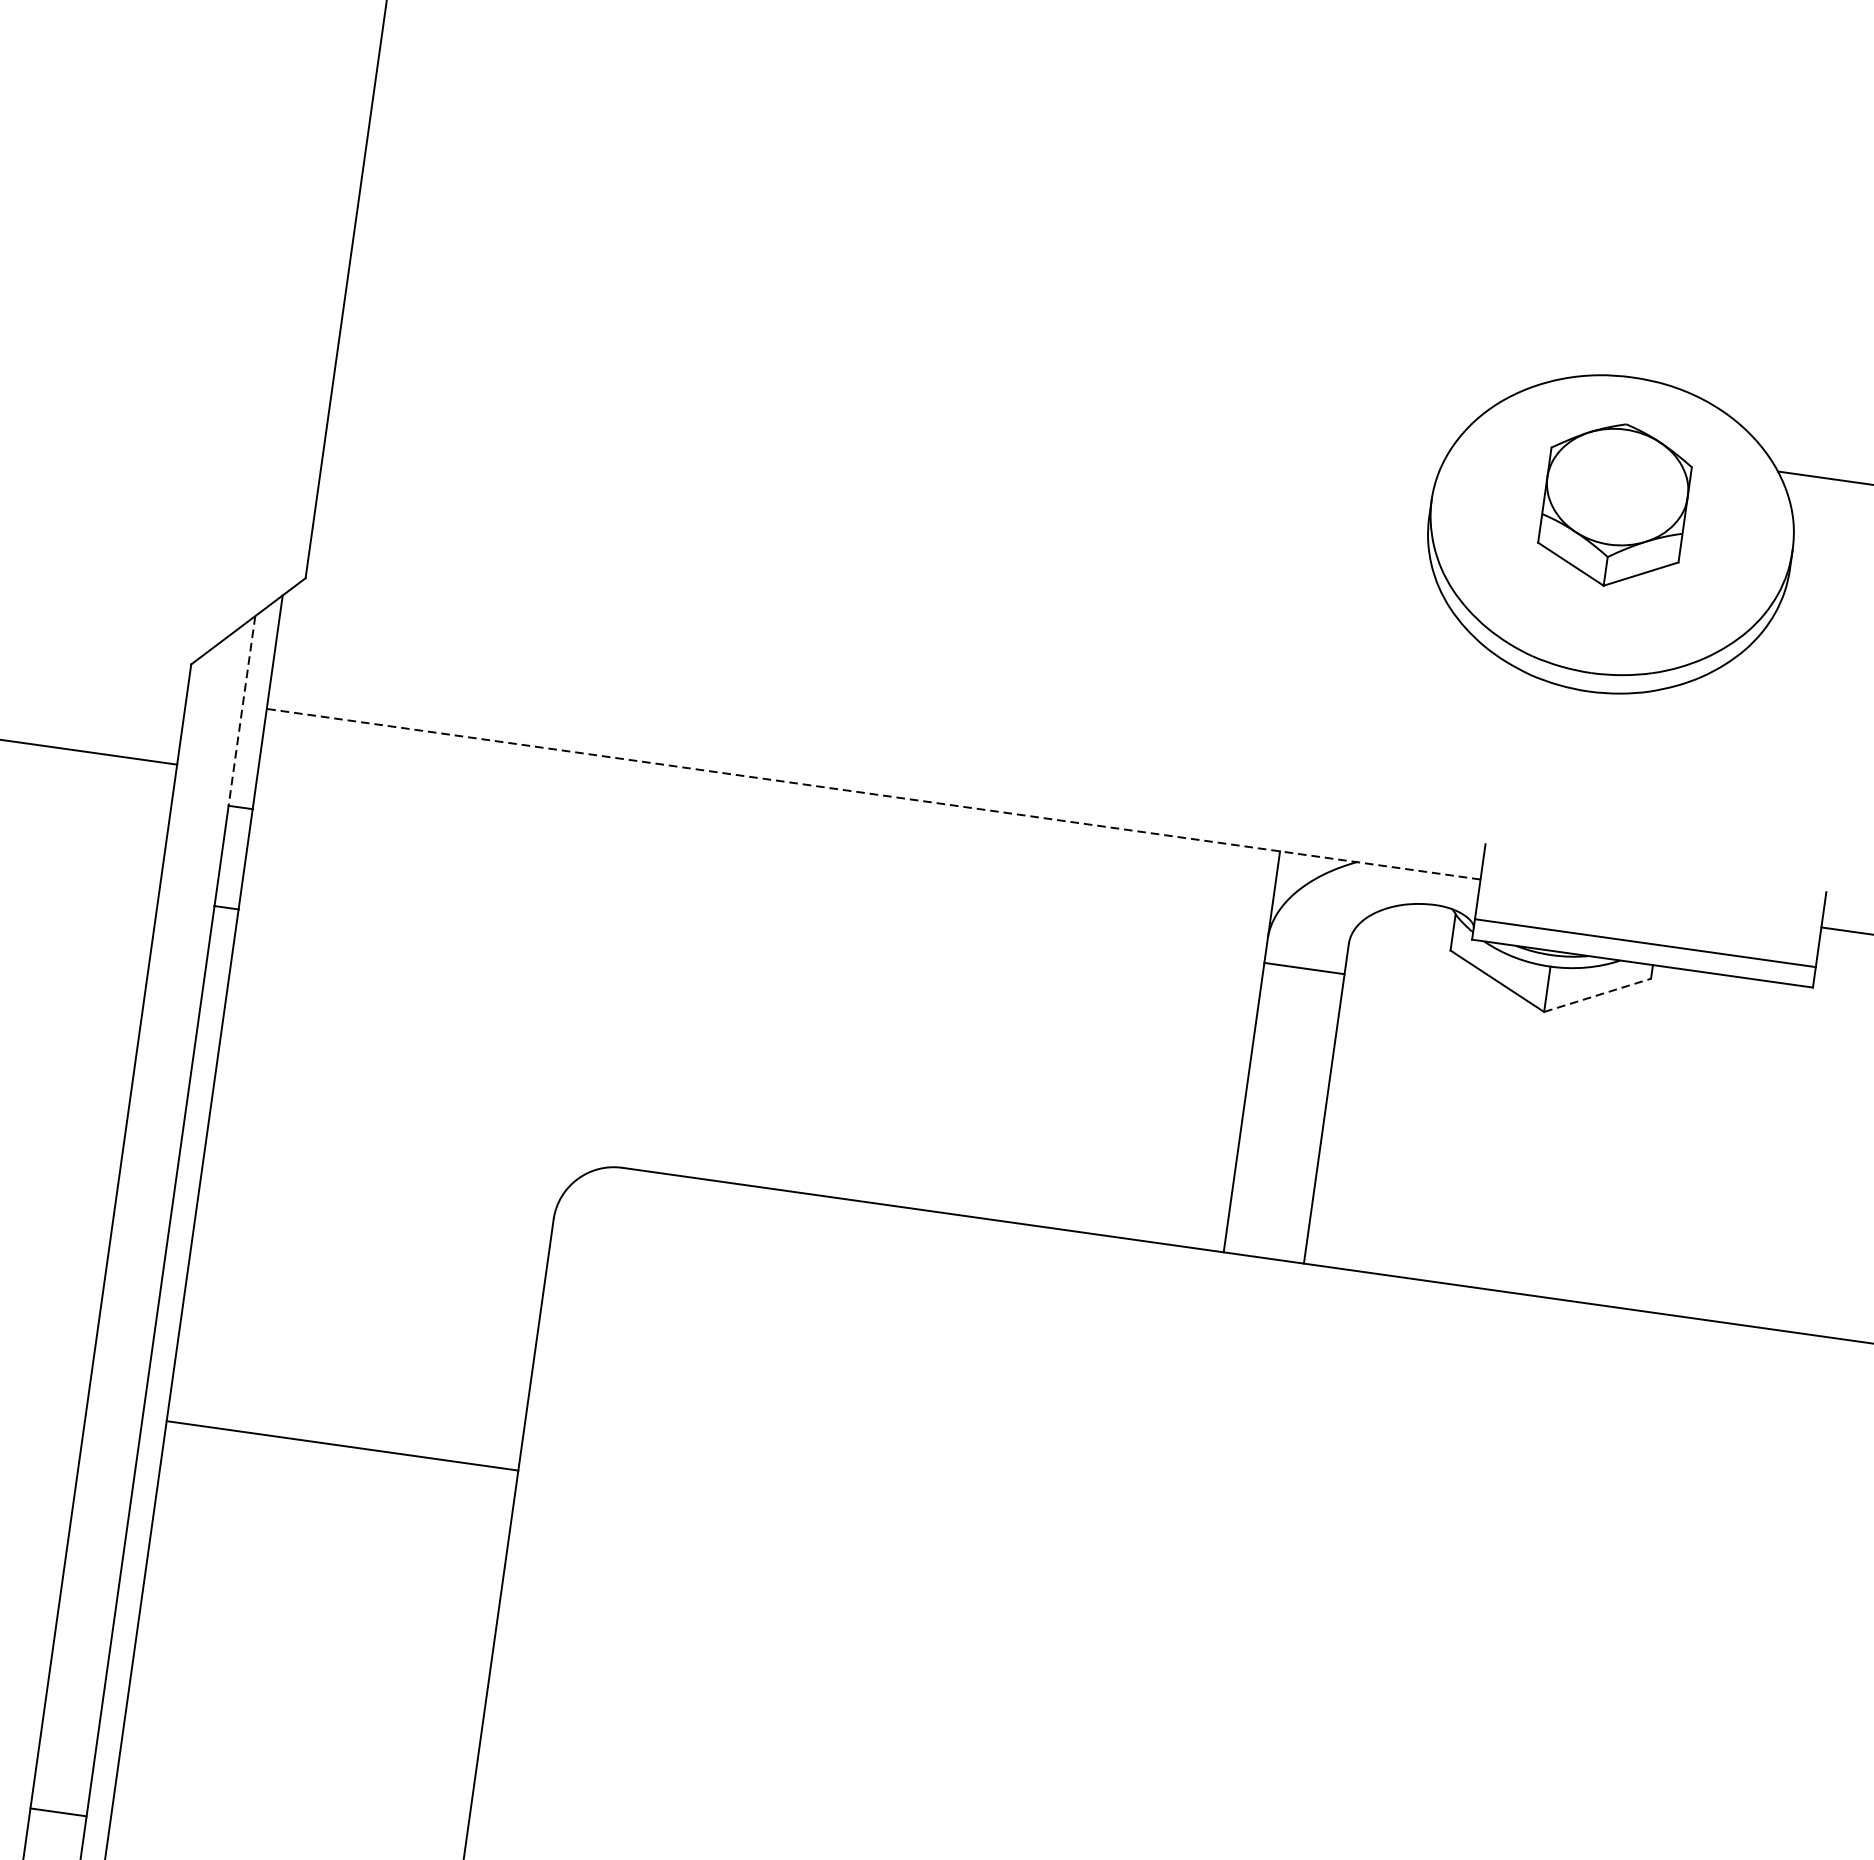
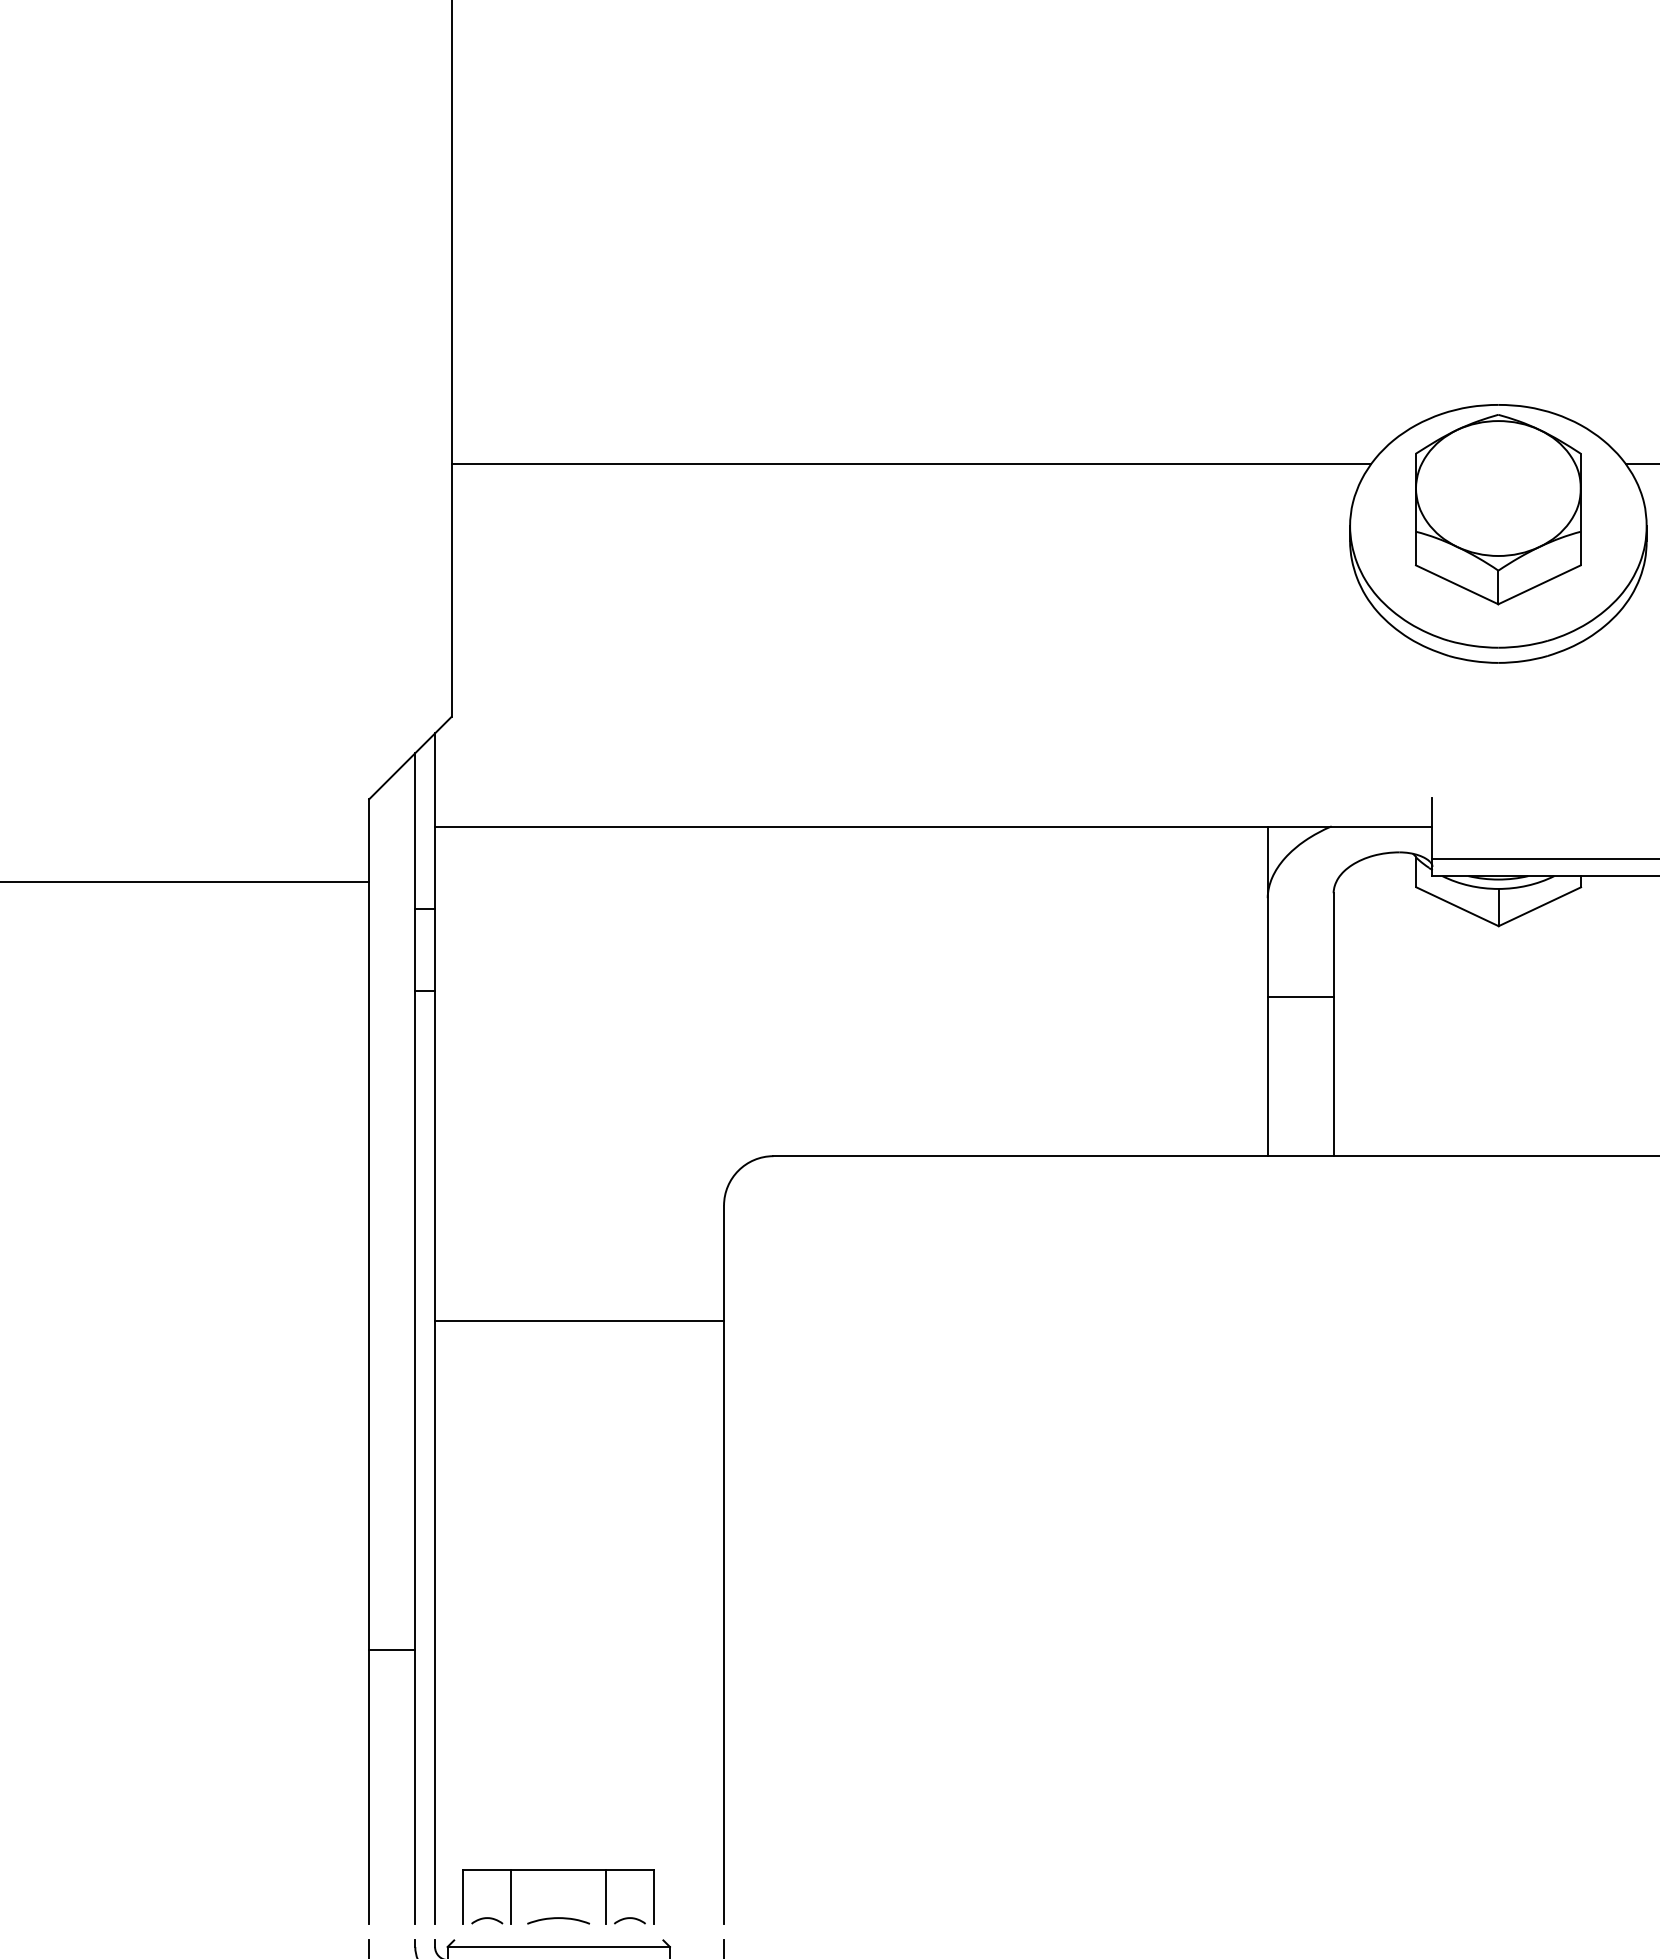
line: (908, 349) -> (911, 464), added
part: (1615, 504) -> (1498, 509), size x1.43
line: (242, 711) -> (415, 831), dashed -> solid
line: (873, 793) -> (933, 826), dashed -> solid
line: (1304, 968) -> (1300, 997), moved
line: (1597, 994) -> (1539, 906), dashed -> solid
line: (342, 1445) -> (579, 1320), moved
line: (58, 1812) -> (392, 1650), moved

